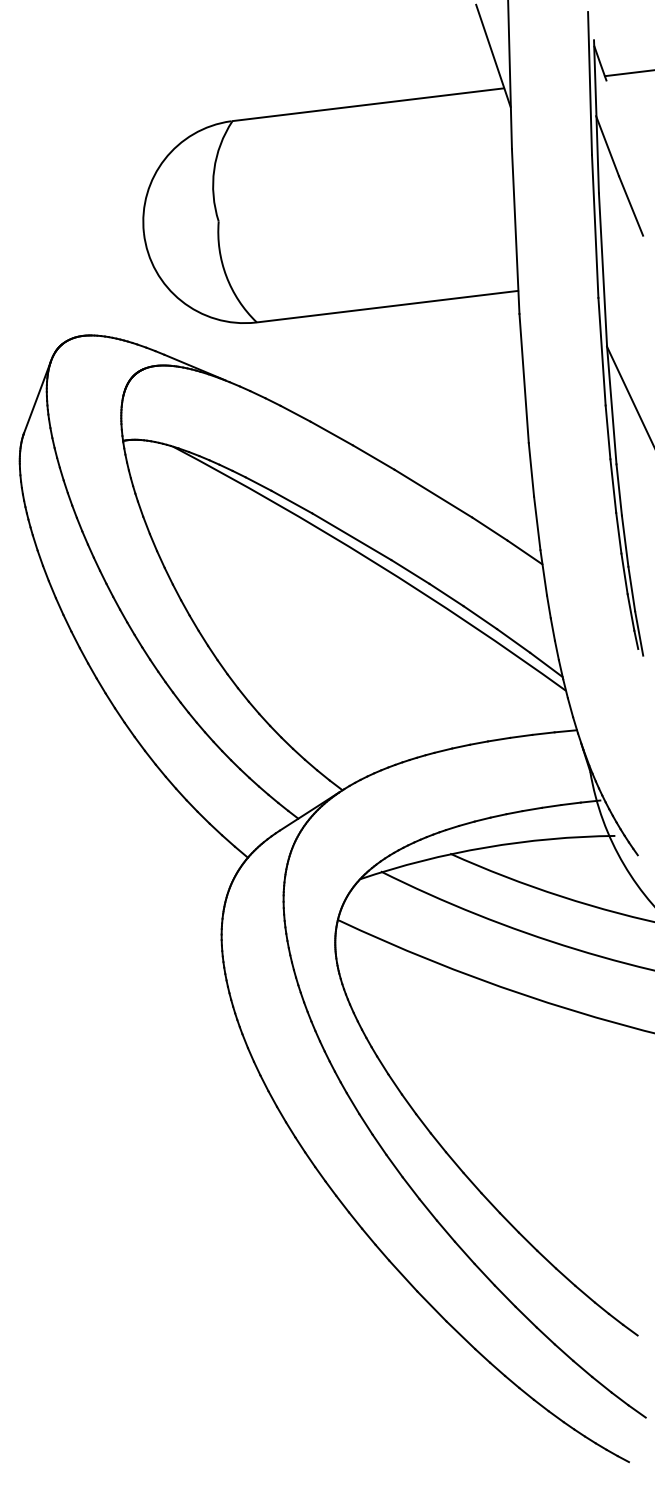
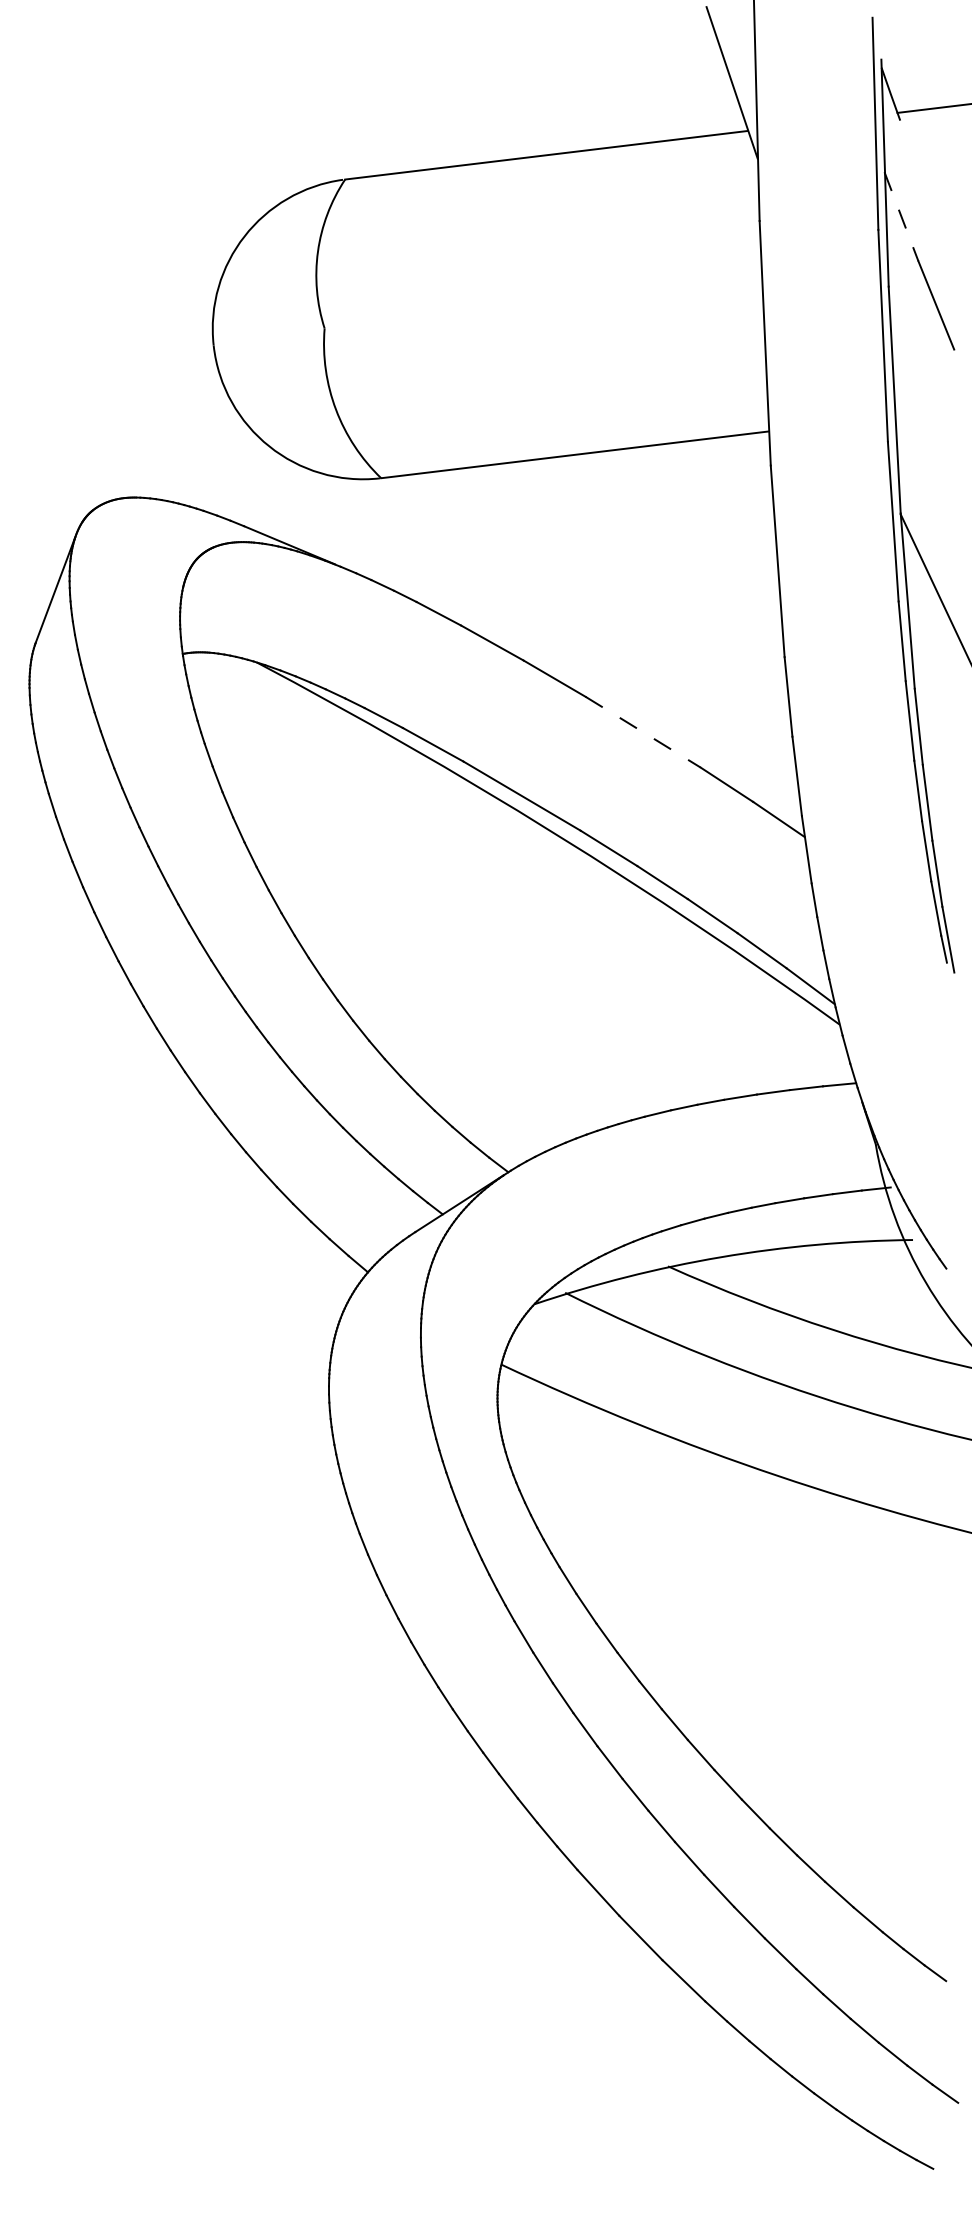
line: (607, 146) -> (901, 217), solid -> dashed
line: (433, 493) -> (643, 731), solid -> dashed

